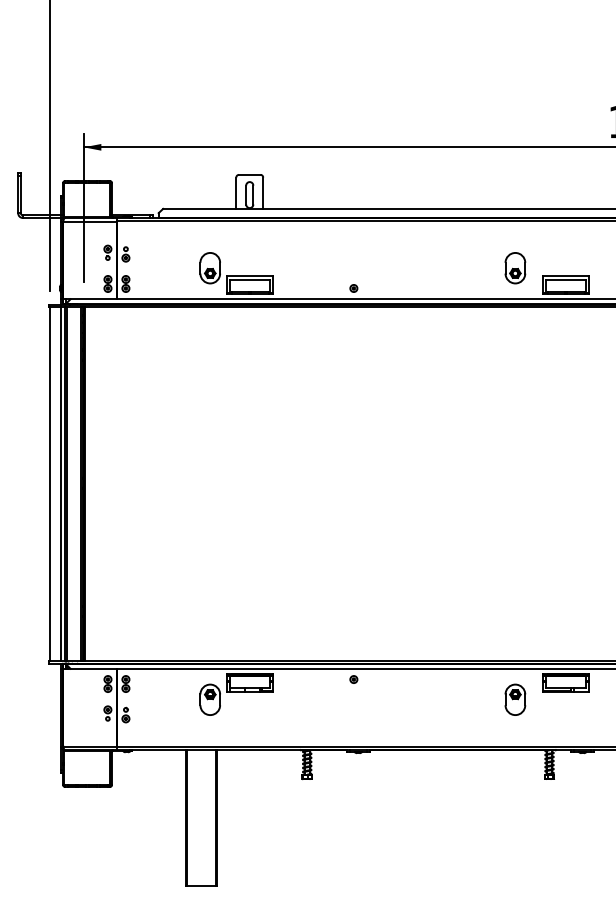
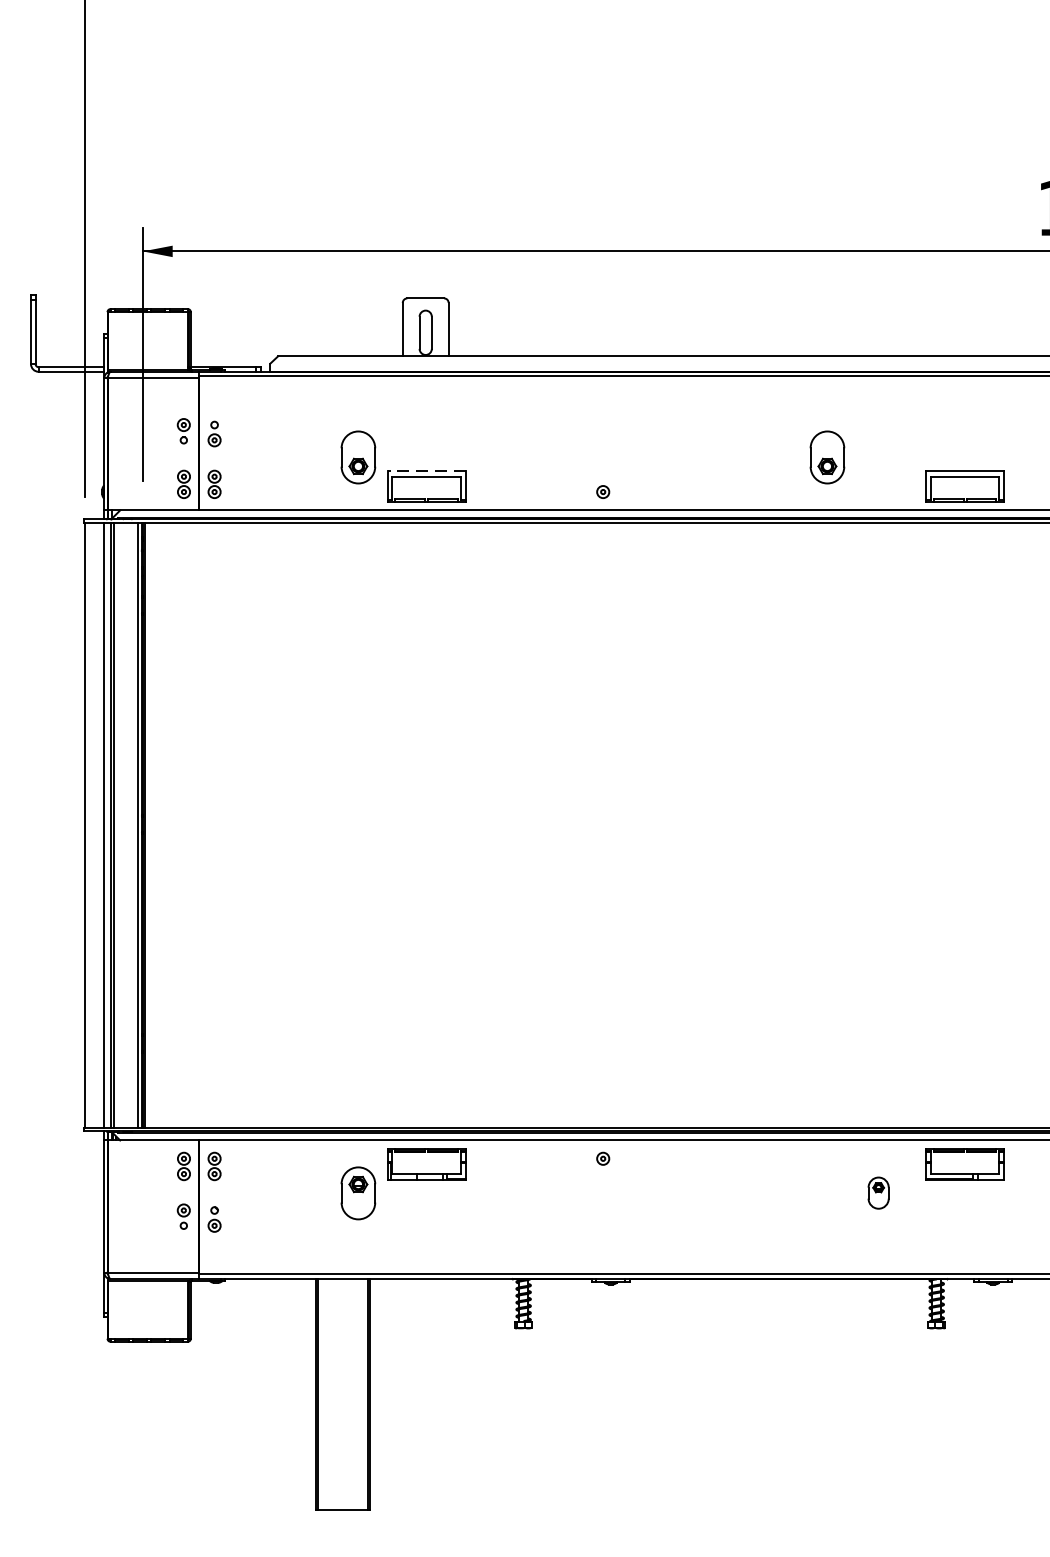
part: (515, 268) -> (827, 457), moved
line: (250, 275) -> (426, 469), solid -> dashed
part: (515, 699) -> (878, 1192), size x0.6

